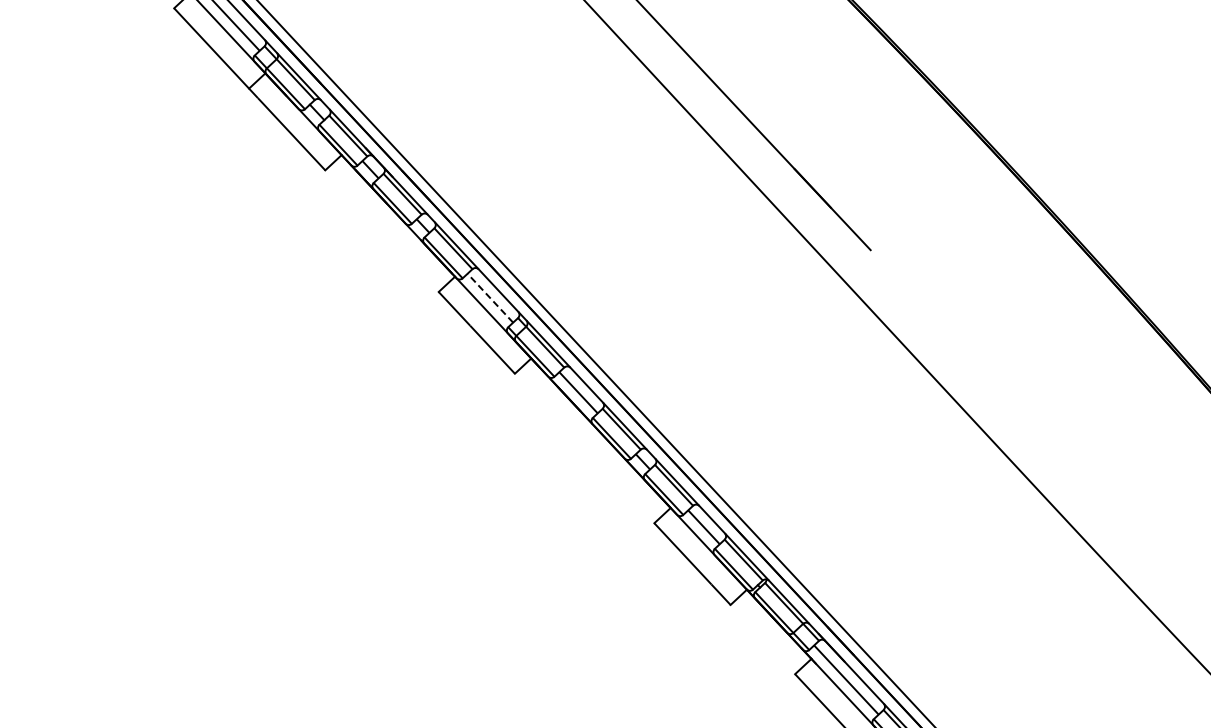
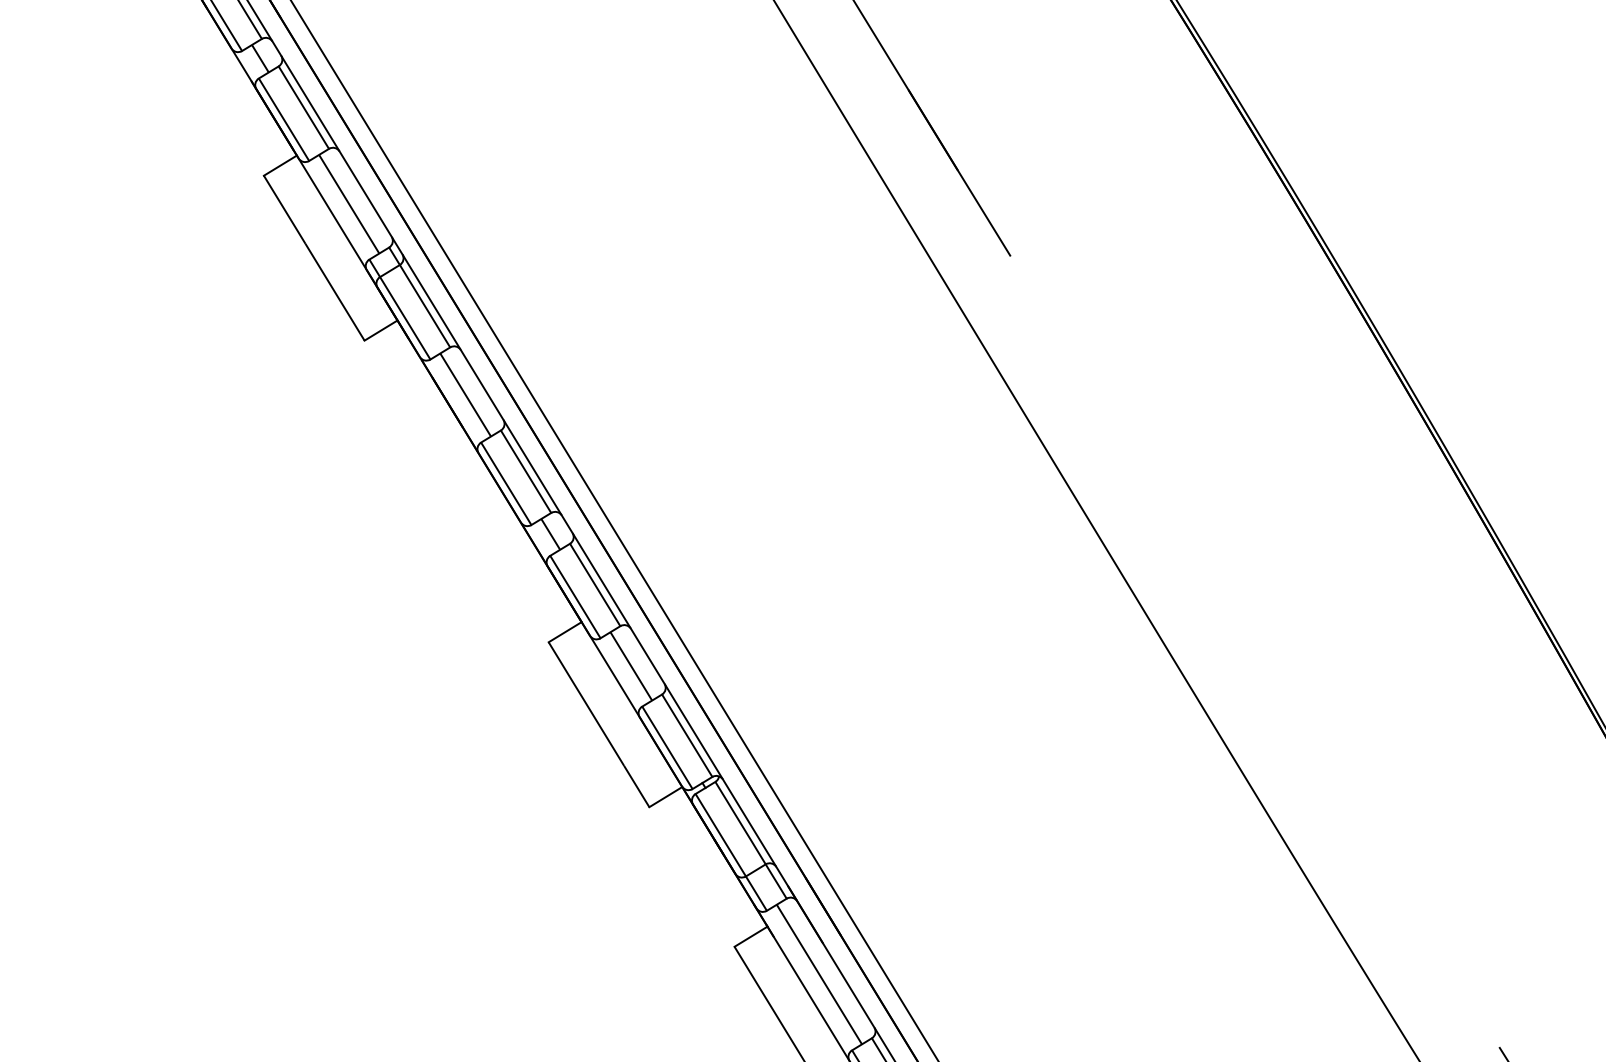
line: (490, 298) -> (349, 204), dashed -> solid

